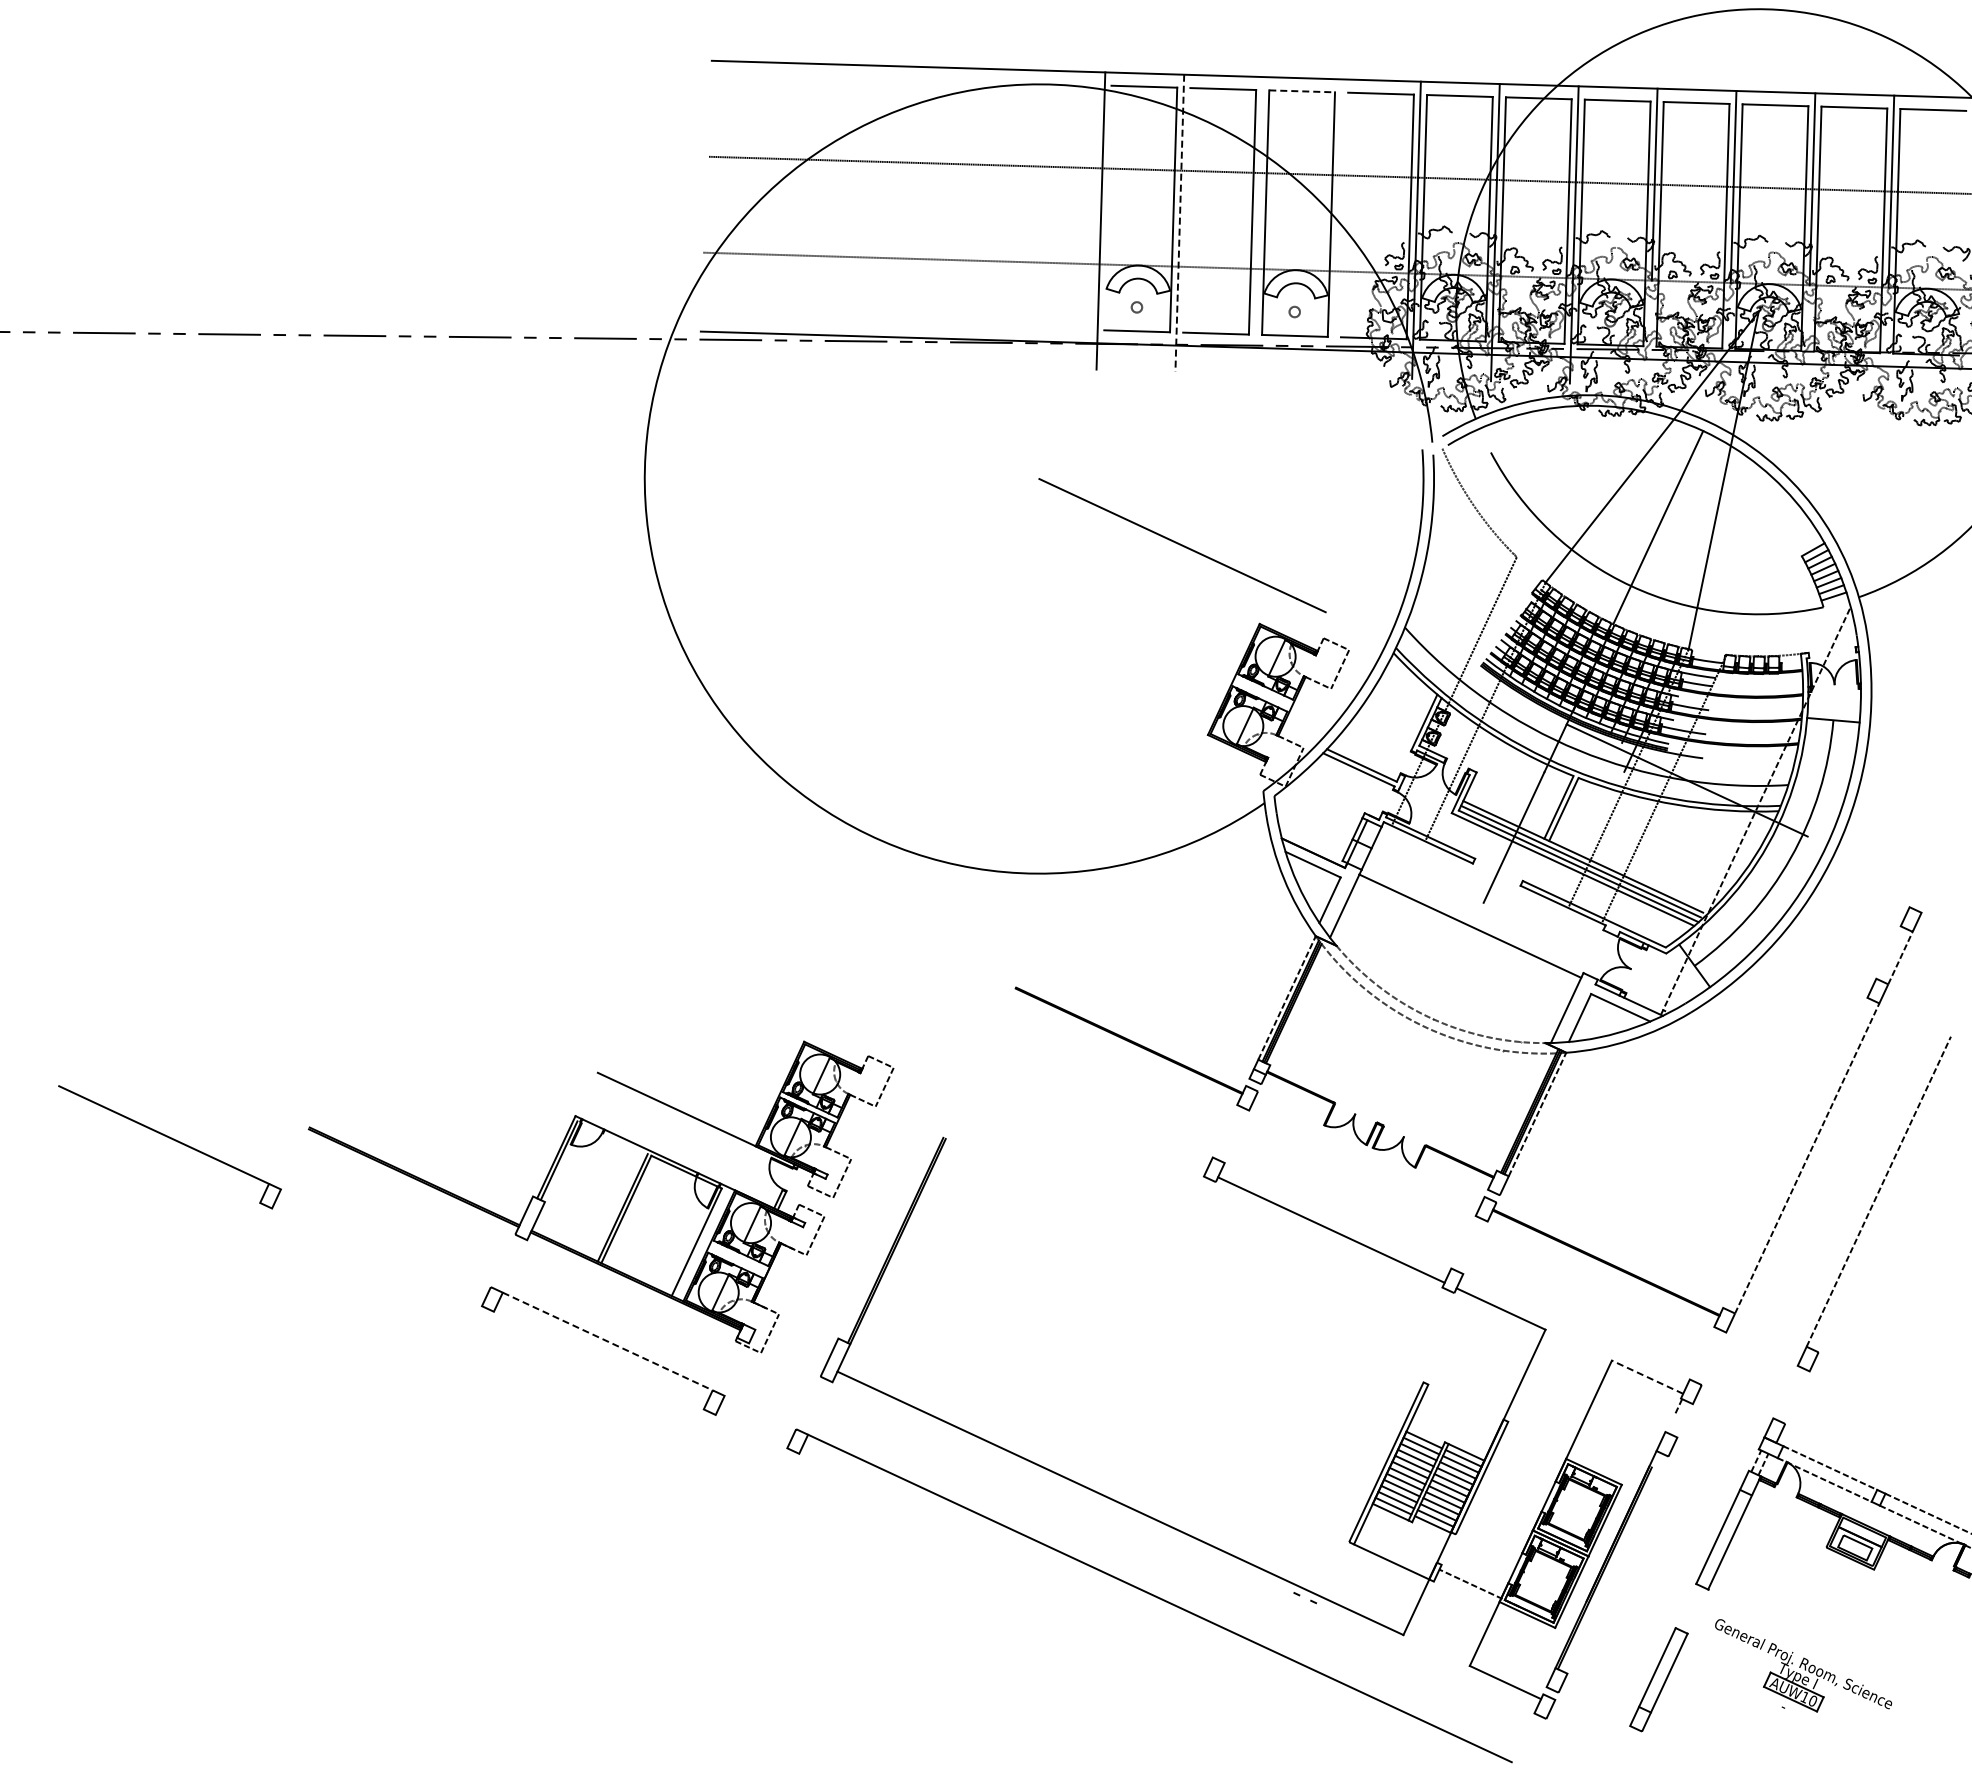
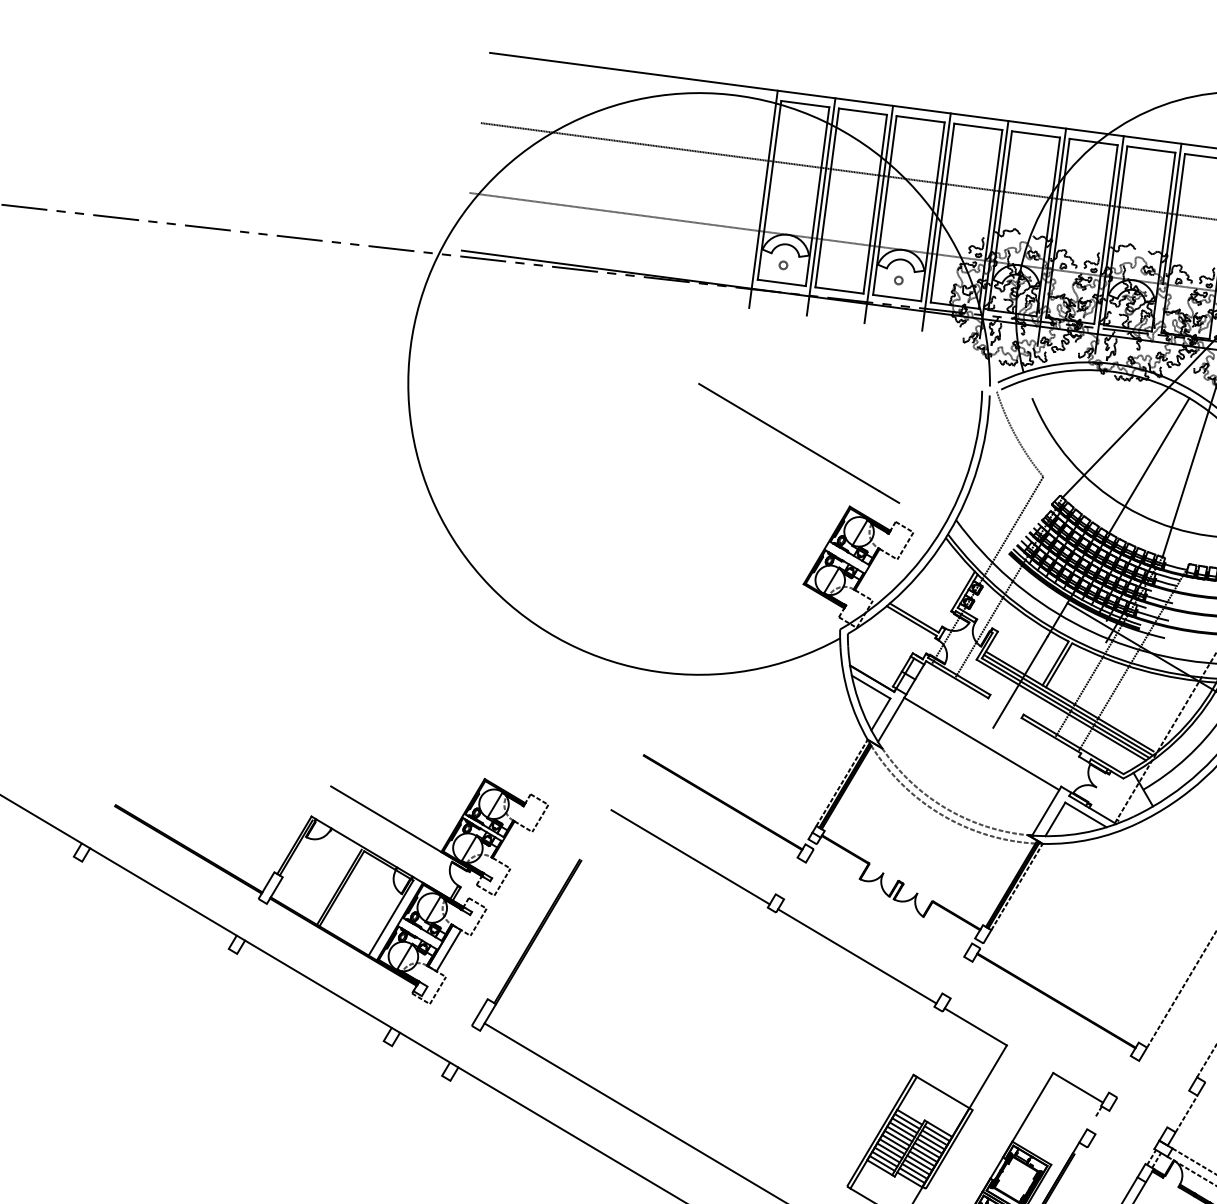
line: (1302, 91) -> (920, 119), dashed -> solid
line: (1107, 207) -> (769, 189), added
line: (1186, 210) -> (826, 198), added
line: (1344, 214) -> (942, 212), added
line: (1179, 223) -> (820, 207), dashed -> solid
line: (1258, 225) -> (878, 214), added
line: (1337, 227) -> (936, 221), added
line: (1092, 1118) -> (690, 856), added
line: (385, 1238) -> (163, 892), added
line: (779, 1277) -> (449, 950), added
line: (607, 1341) -> (318, 984), dashed -> solid
line: (1647, 1377) -> (1078, 1088), dashed -> solid
line: (1797, 1397) -> (1186, 1113), added
line: (1463, 1400) -> (941, 1091), added
line: (760, 1412) -> (425, 1047), added

